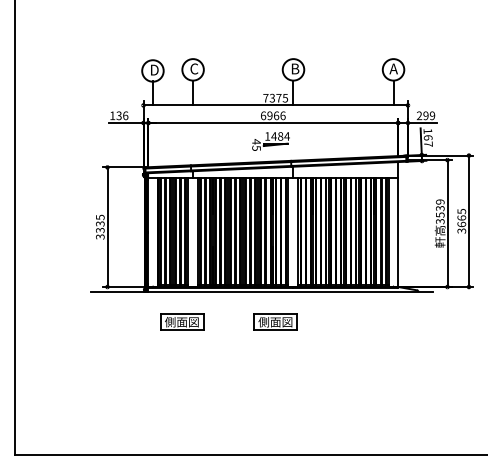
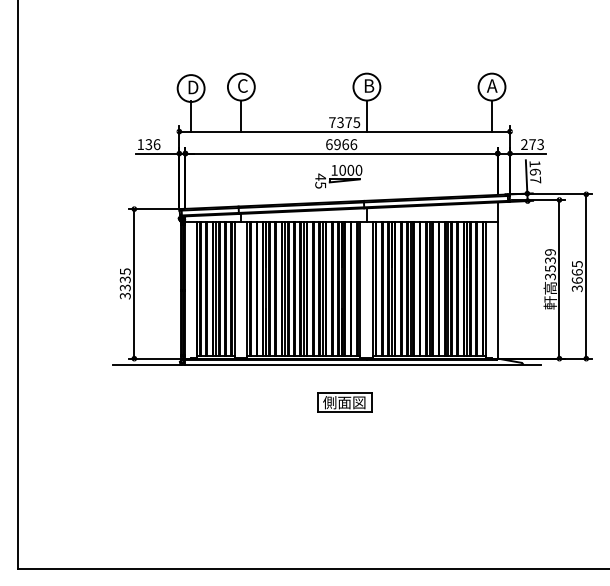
text: (429, 115) -> (536, 144), 299 -> 273
text: (280, 135) -> (350, 169), 1484 -> 1000
part: (182, 322) -> (227, 402), removed

